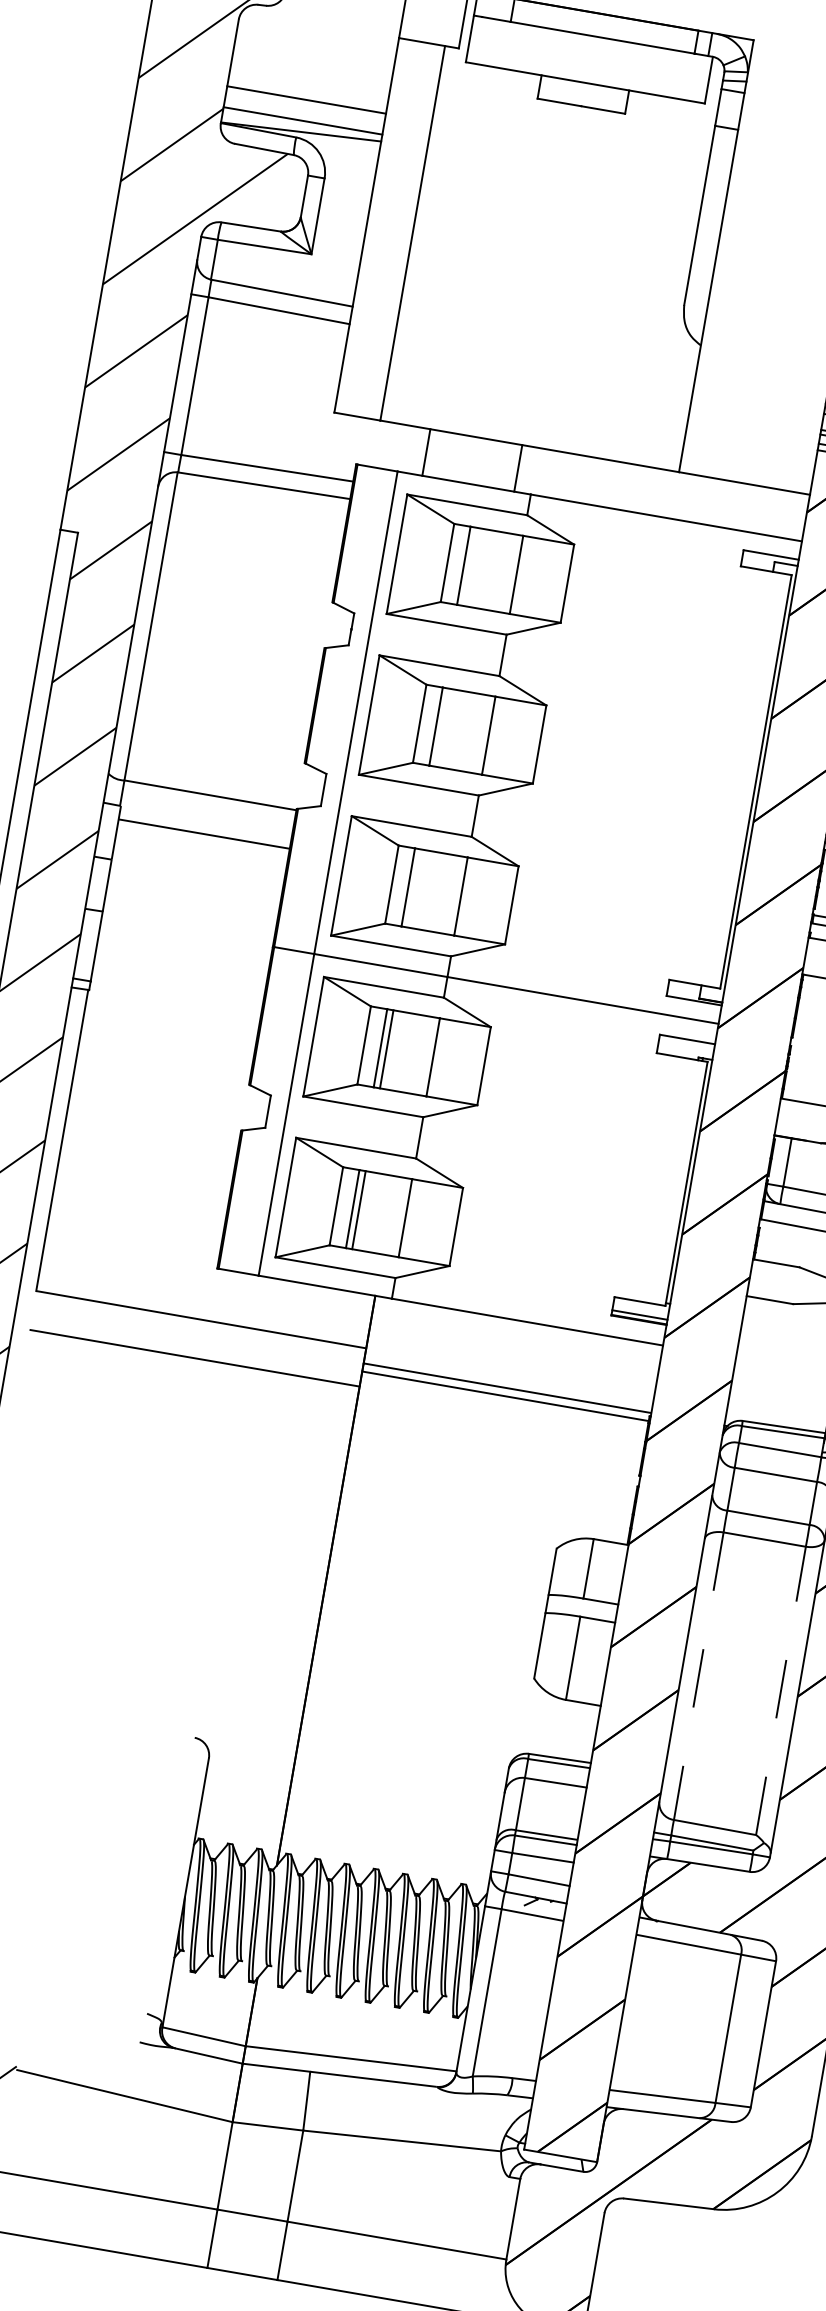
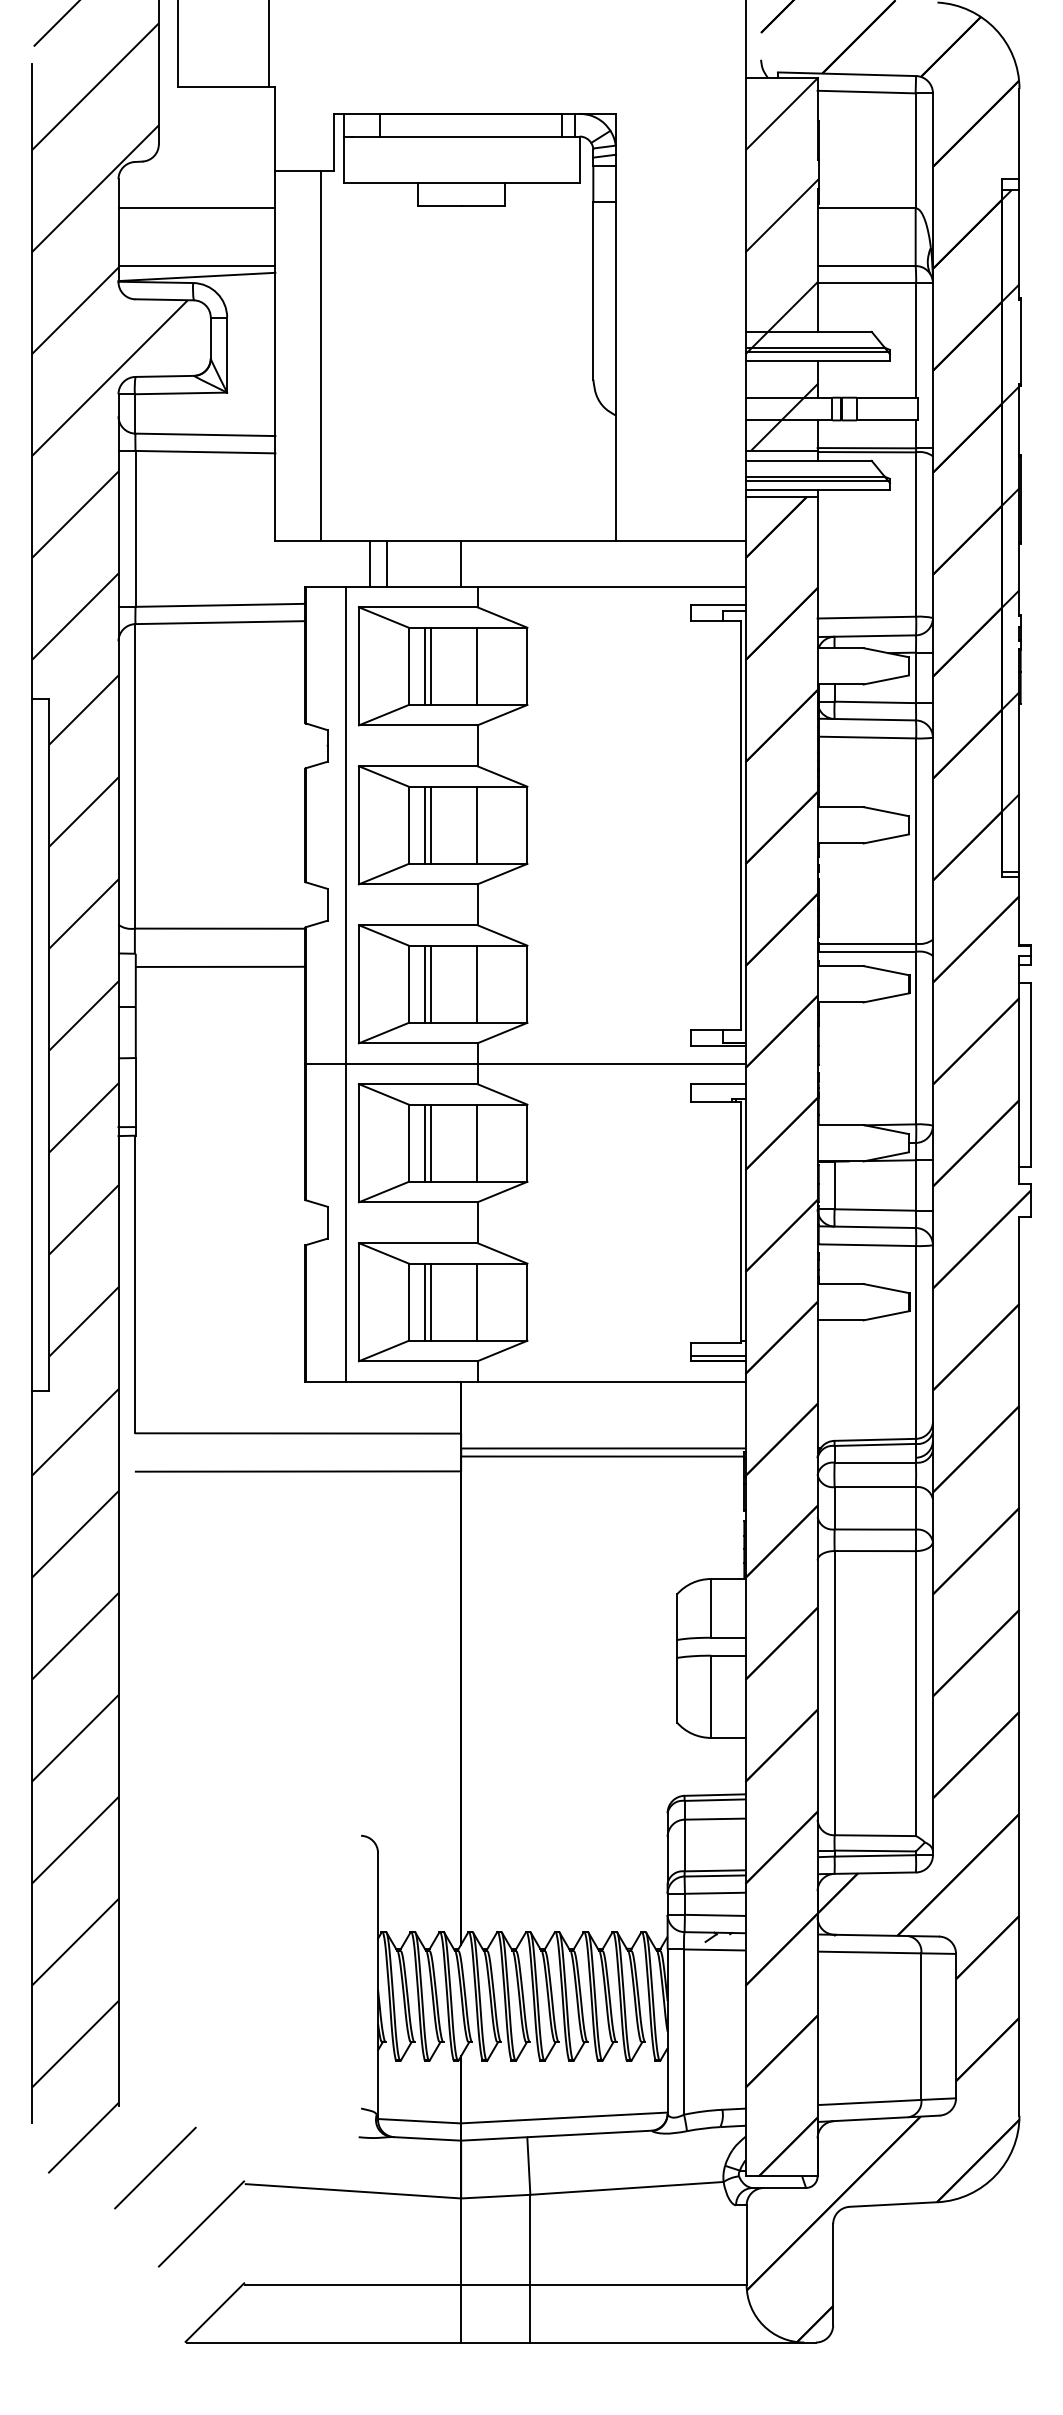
line: (306, 100) -> (196, 208), moved
line: (443, 455) -> (387, 563), added
line: (470, 566) -> (431, 665), added
line: (442, 726) -> (431, 824), added
line: (414, 887) -> (431, 983), added
line: (698, 1676) -> (834, 1693), dashed -> solid
line: (780, 1690) -> (915, 1693), dashed -> solid

